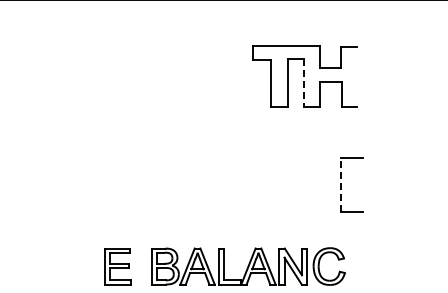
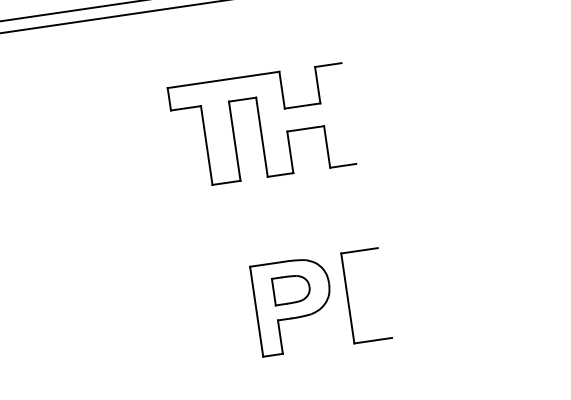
line: (304, 83) -> (262, 137), dashed -> solid
part: (308, 184) -> (293, 305), added
line: (340, 185) -> (347, 299), dashed -> solid

